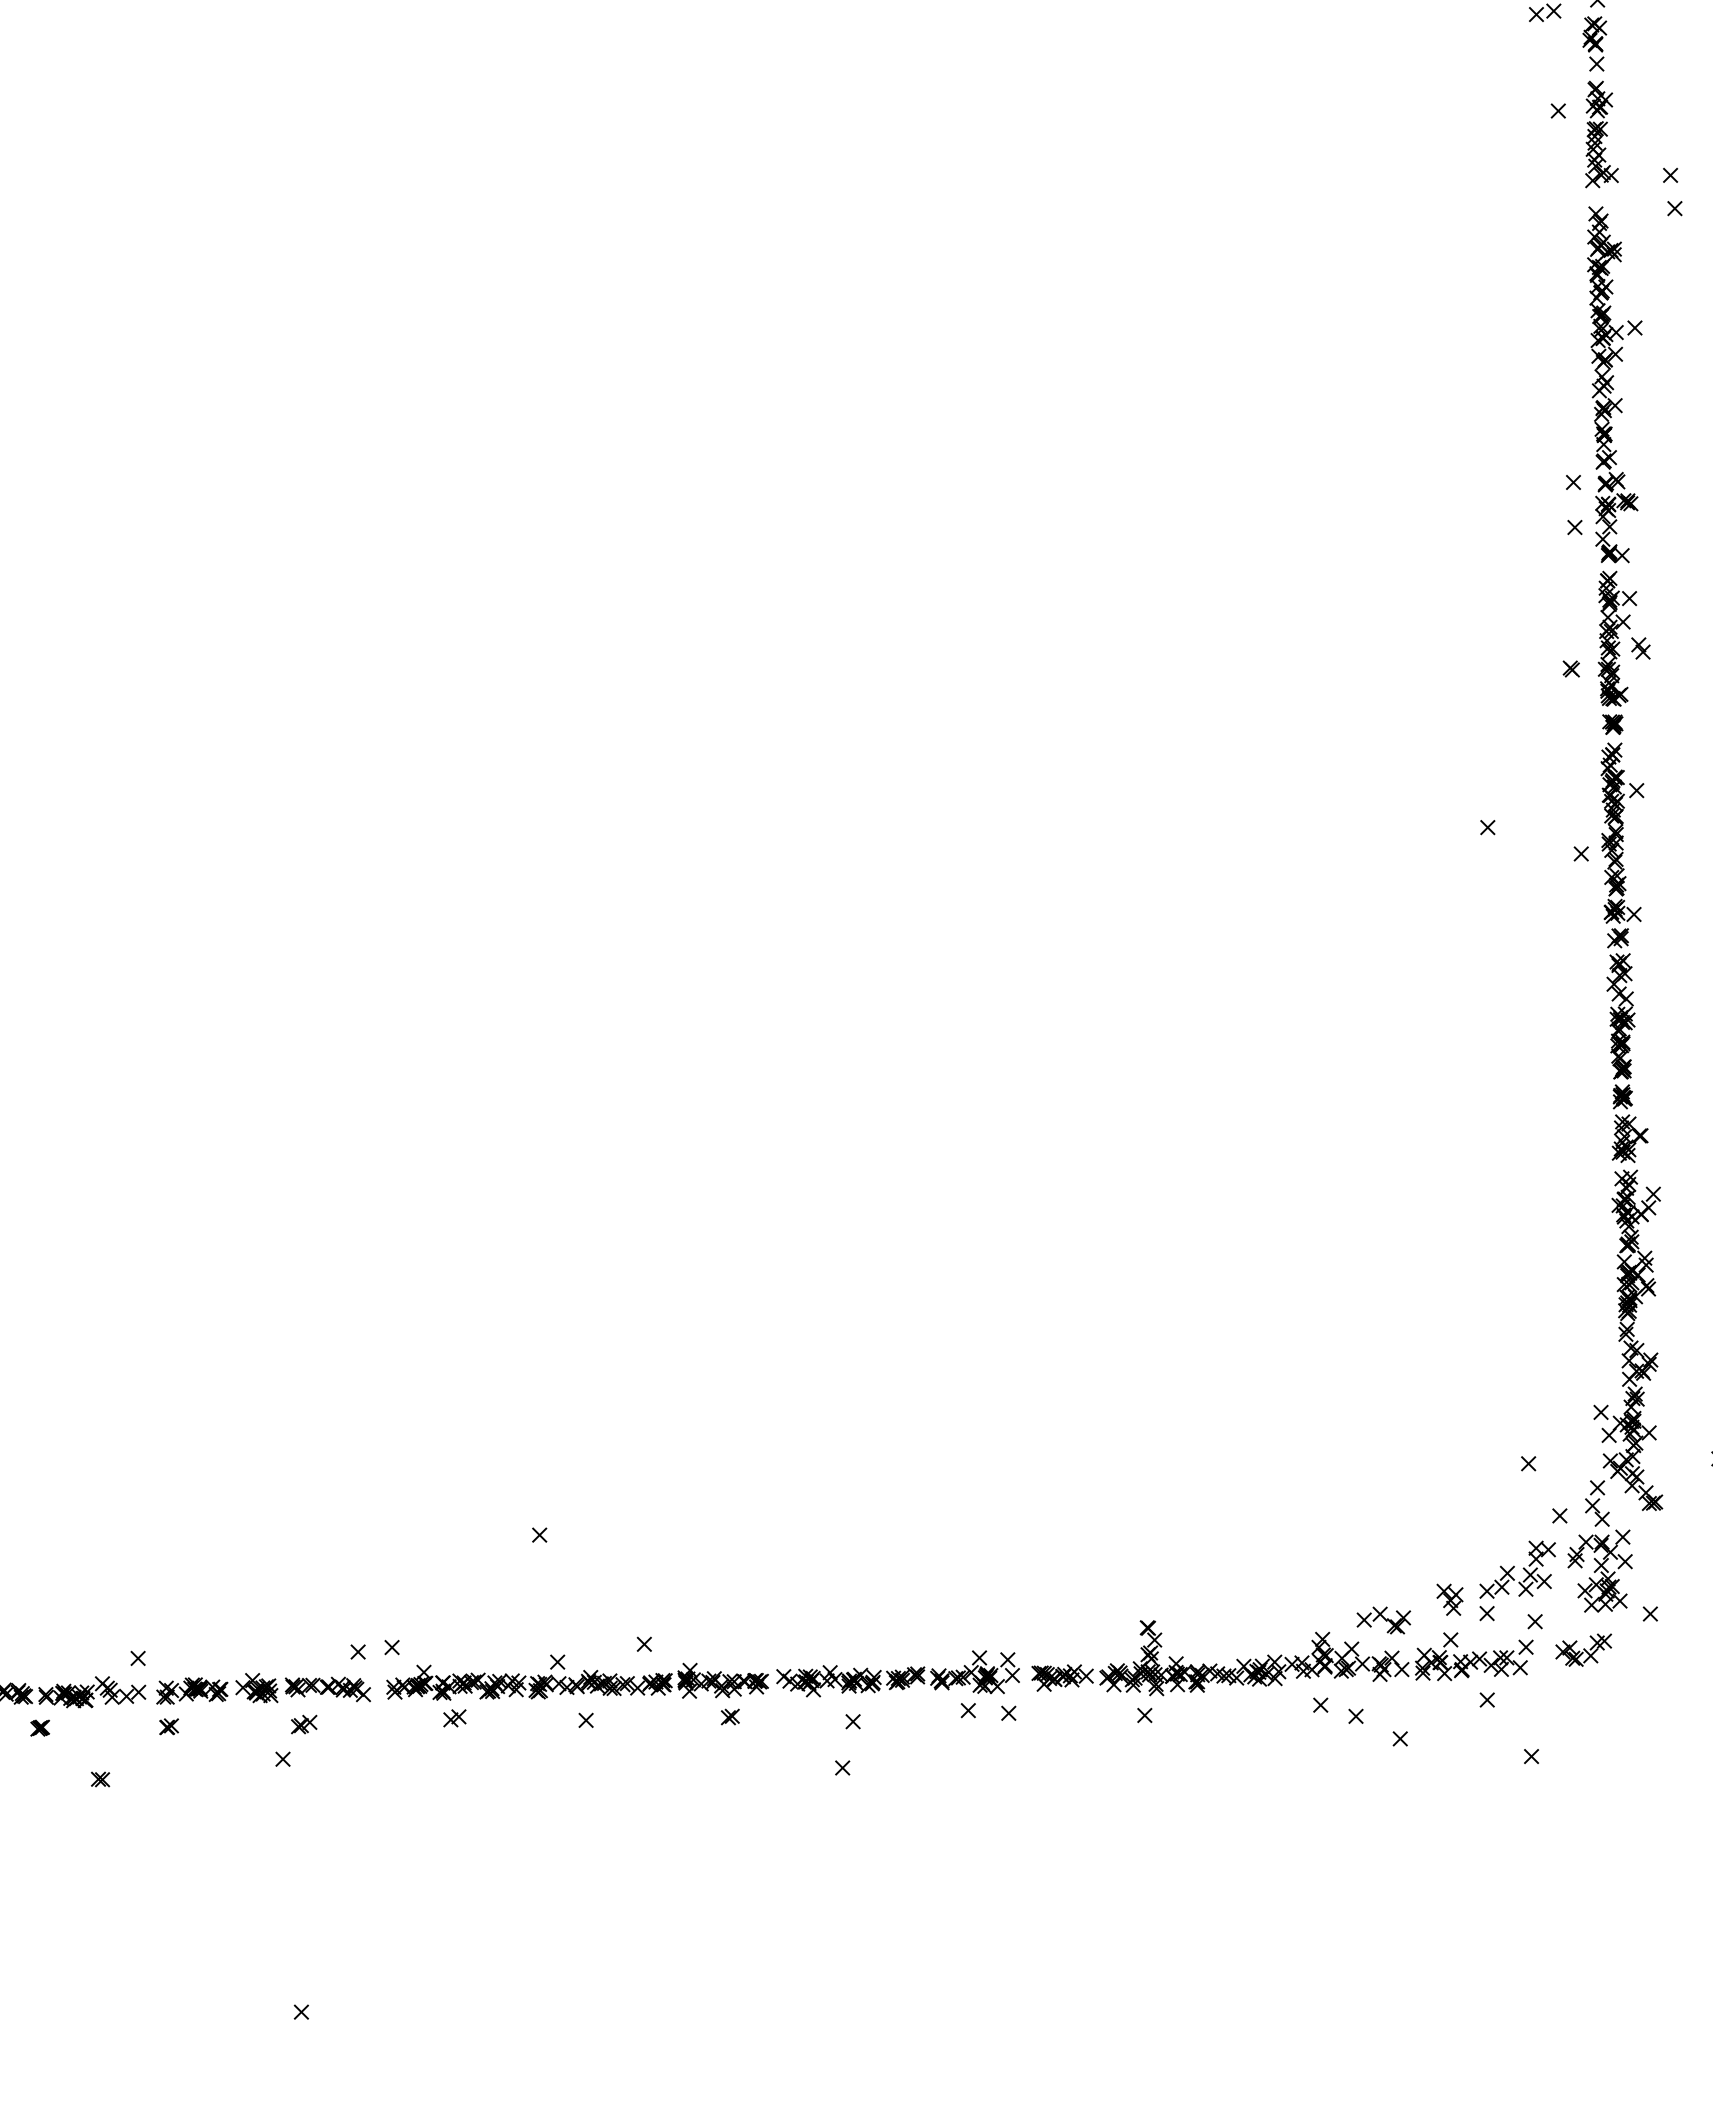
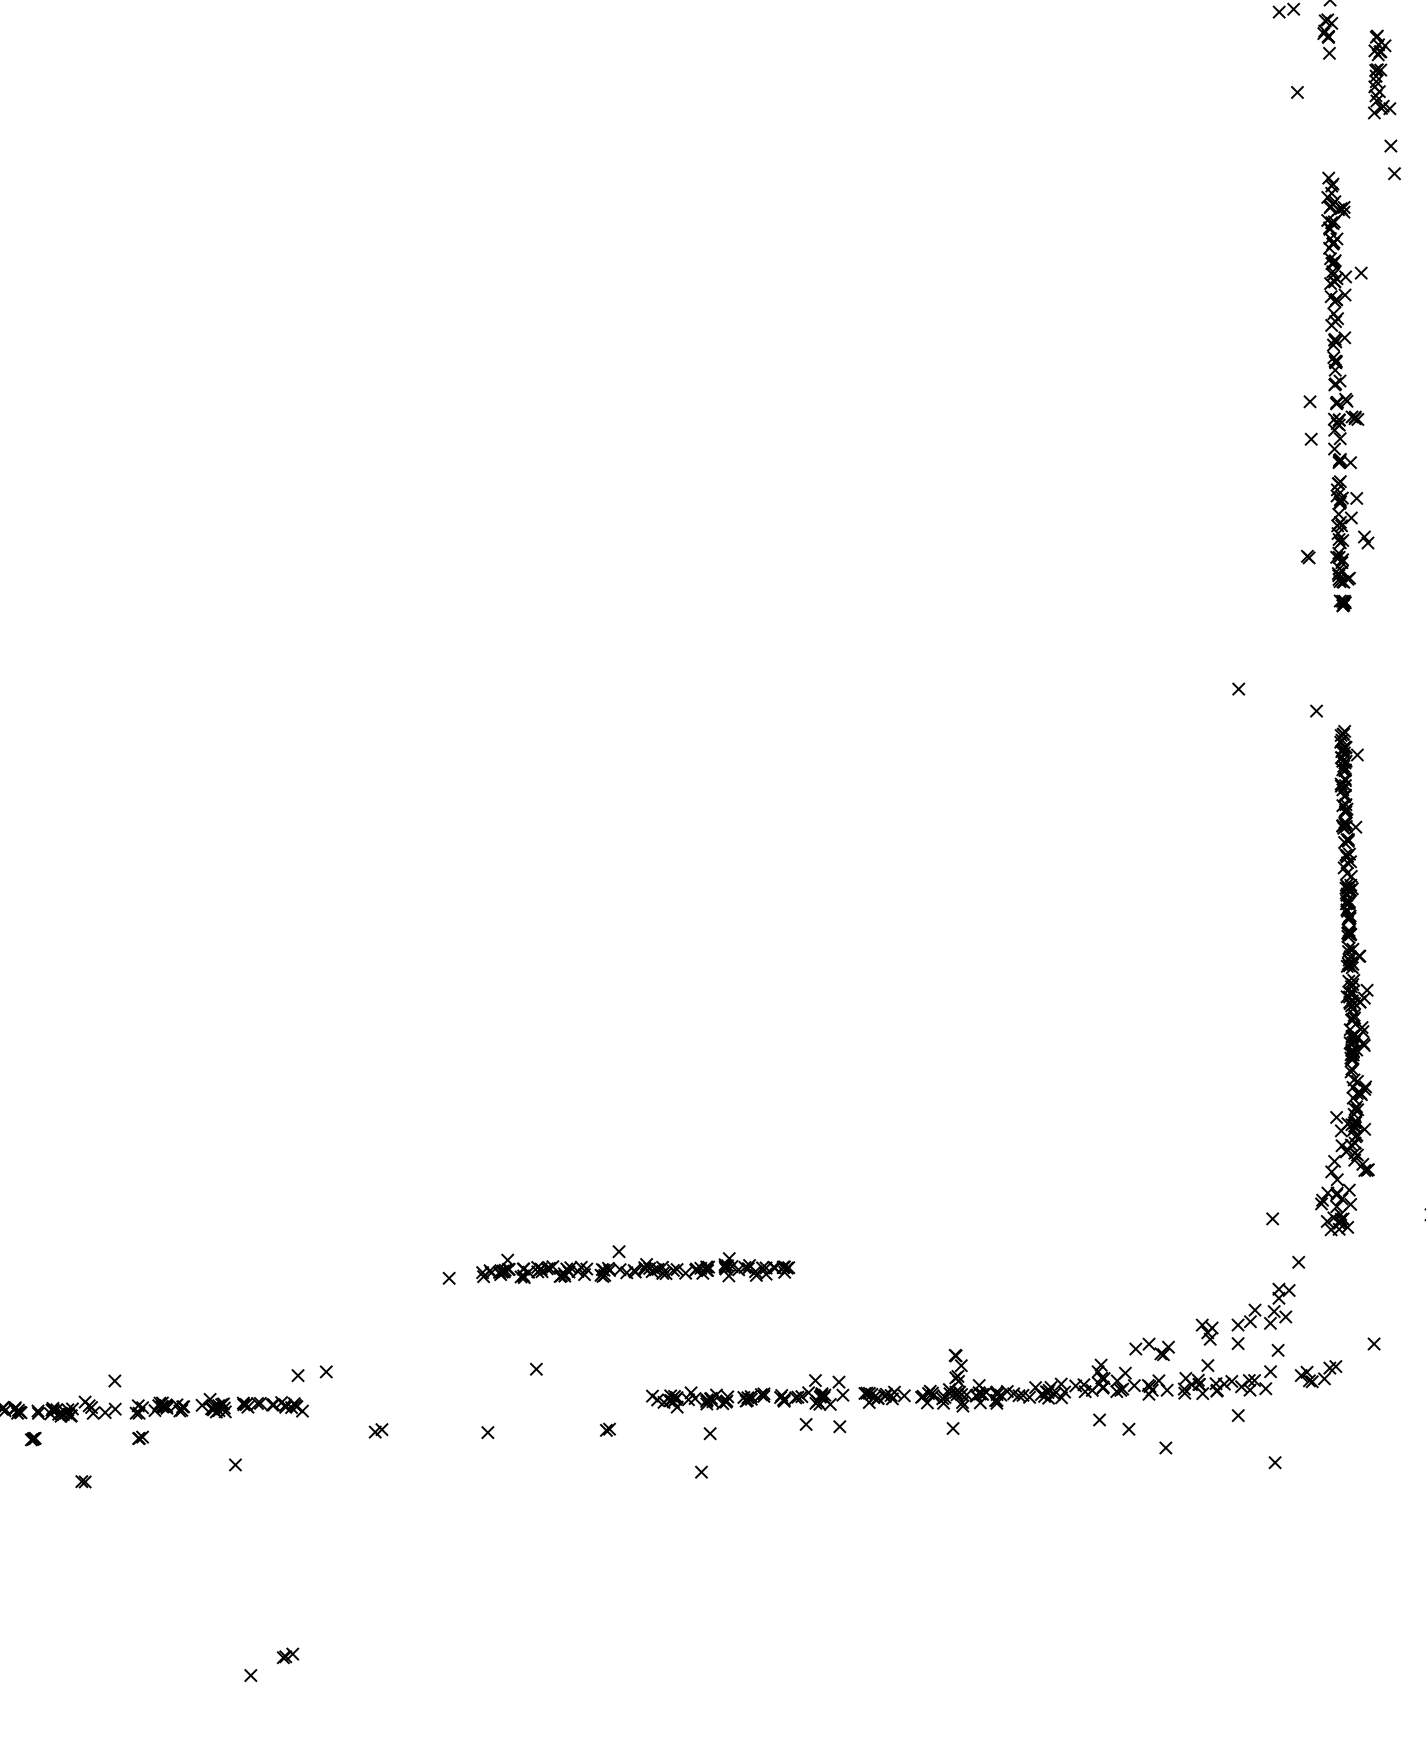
part: (1601, 134) -> (1381, 74), moved
part: (1615, 1177) -> (1345, 980), size x0.7
part: (577, 1677) -> (635, 1264), moved
part: (304, 1724) -> (288, 1655), moved

